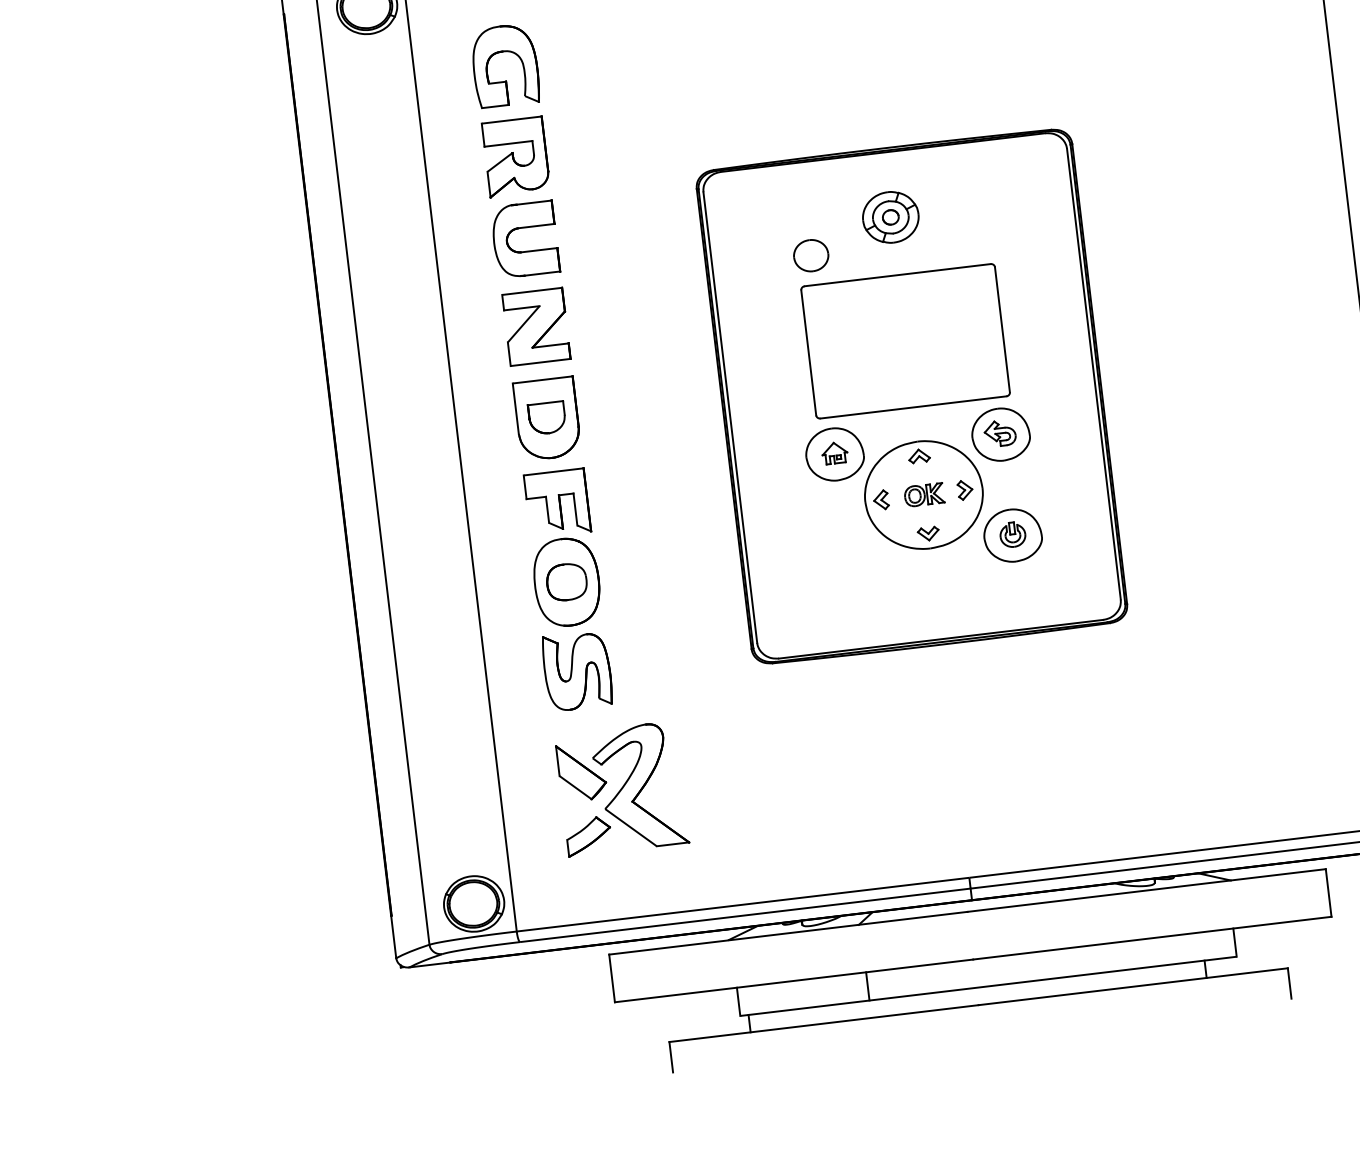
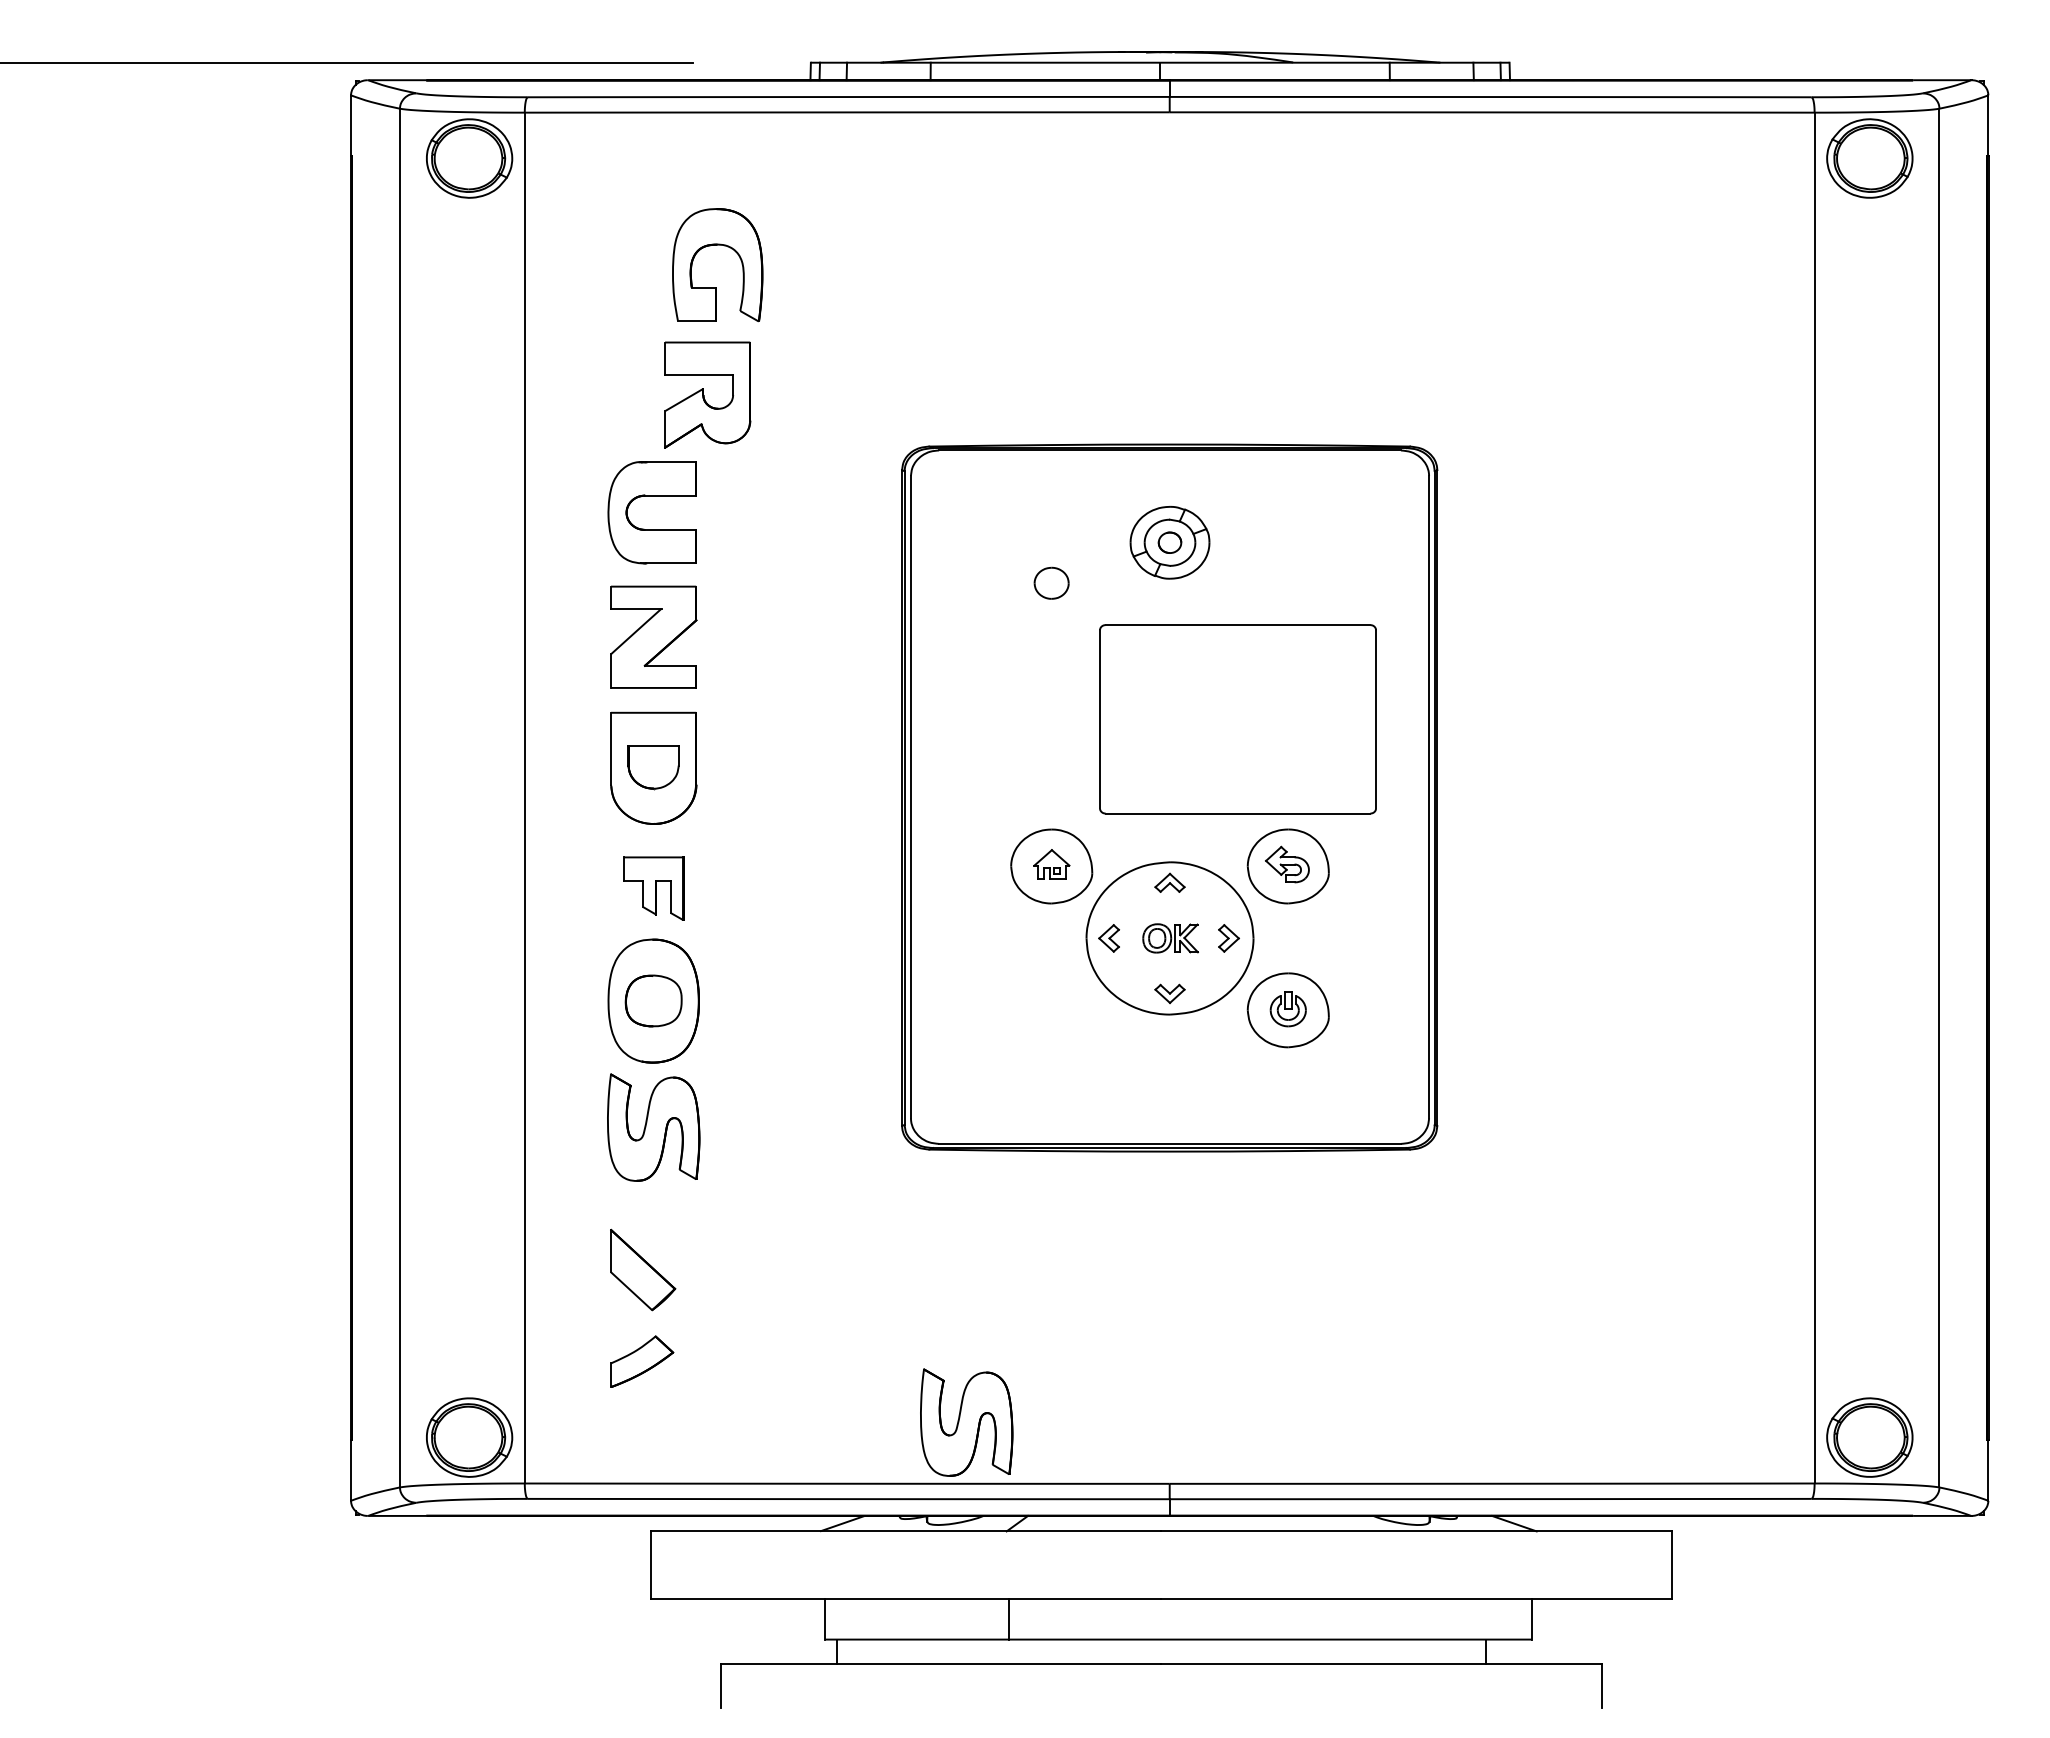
part: (503, 52) -> (717, 245), moved
part: (515, 156) -> (707, 394), moved
part: (811, 255) -> (1051, 583), size x0.7
part: (905, 341) -> (1237, 719), moved
part: (557, 503) -> (653, 888), size x0.7
part: (639, 786) -> (721, 1300), removed
part: (821, 851) -> (966, 1422), added

